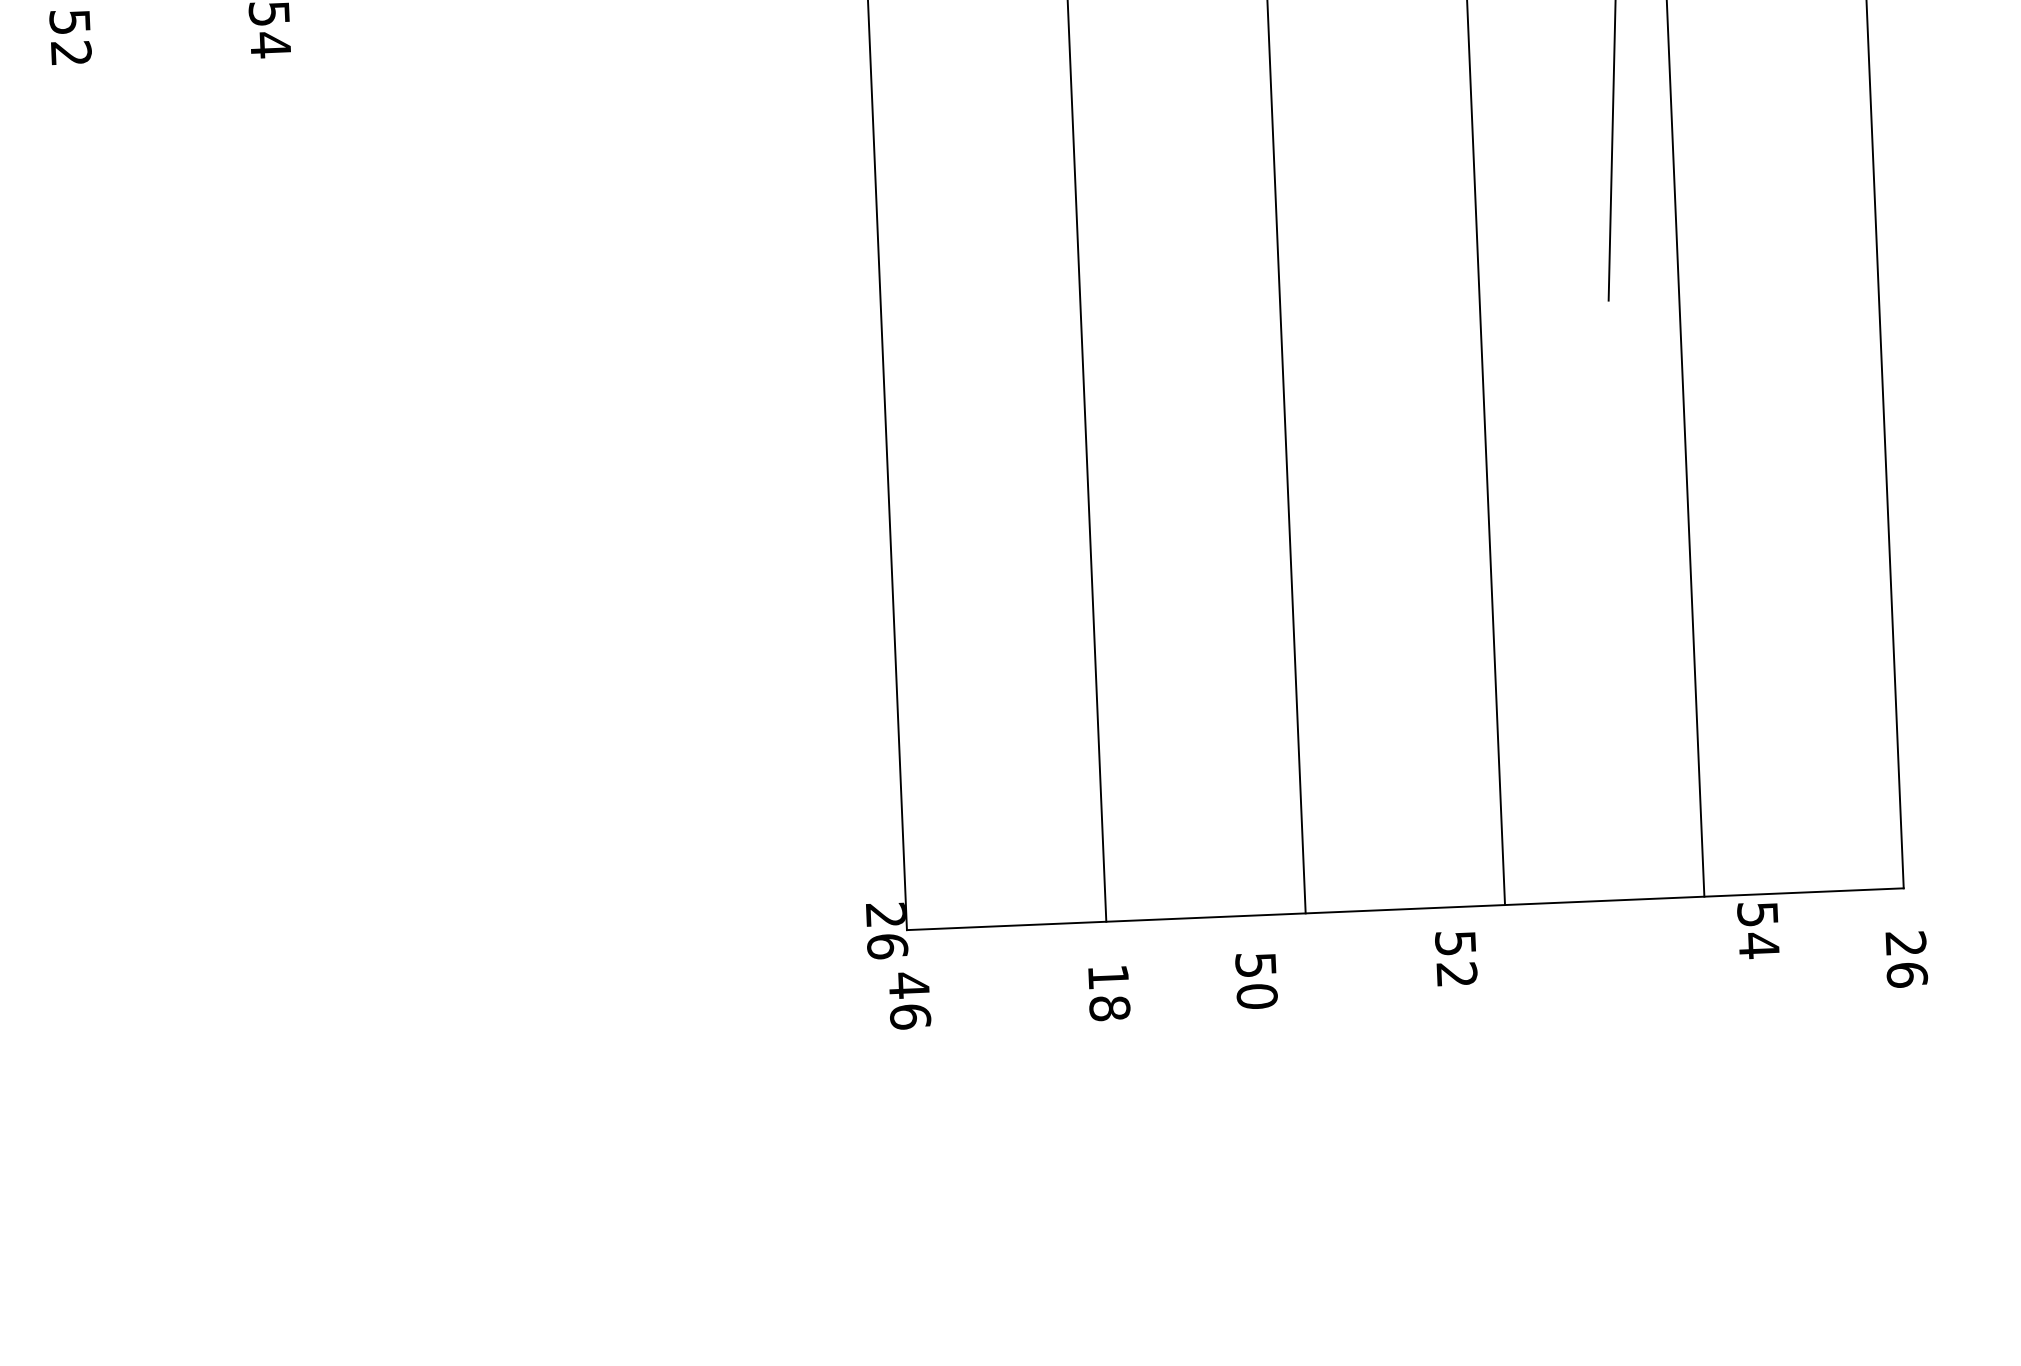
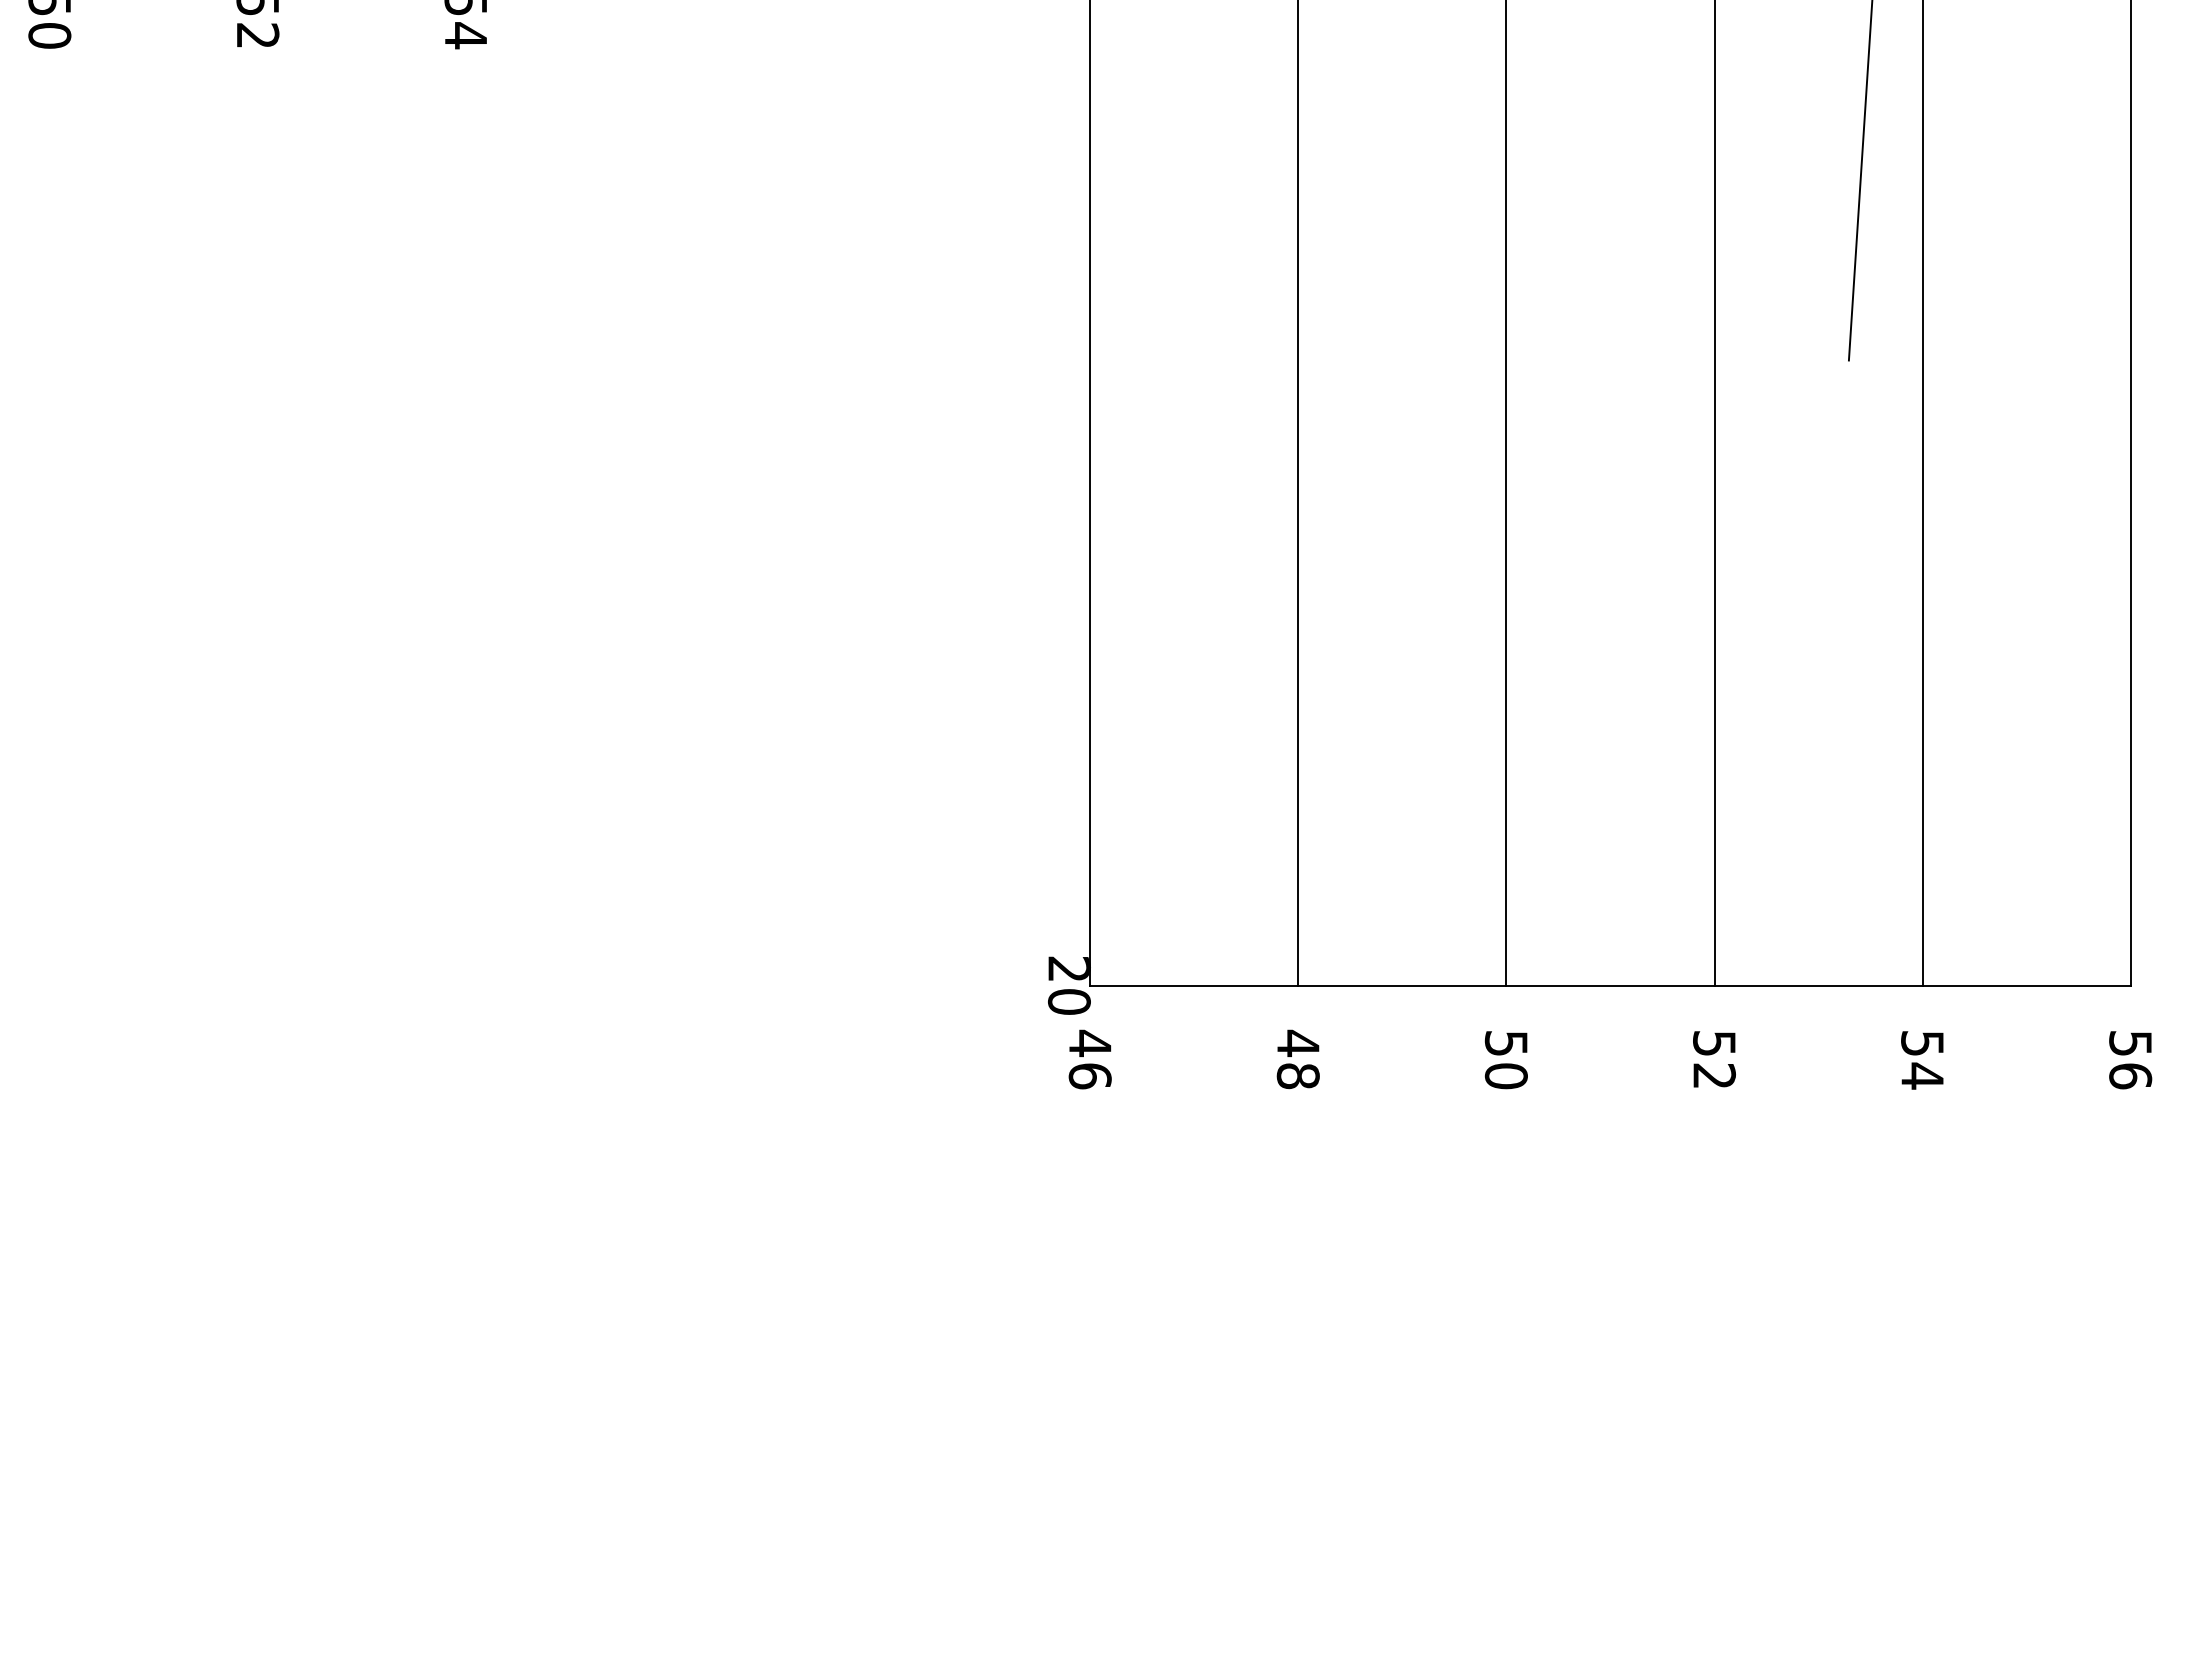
text: (1758, 930) -> (1922, 1060), moved
text: (1905, 943) -> (2130, 1043), 26 -> 56
text: (887, 947) -> (1069, 1002), 26 -> 20
text: (1456, 958) -> (1714, 1059), moved
text: (1108, 977) -> (1298, 1043), 18 -> 48
text: (1255, 981) -> (1505, 1060), moved

